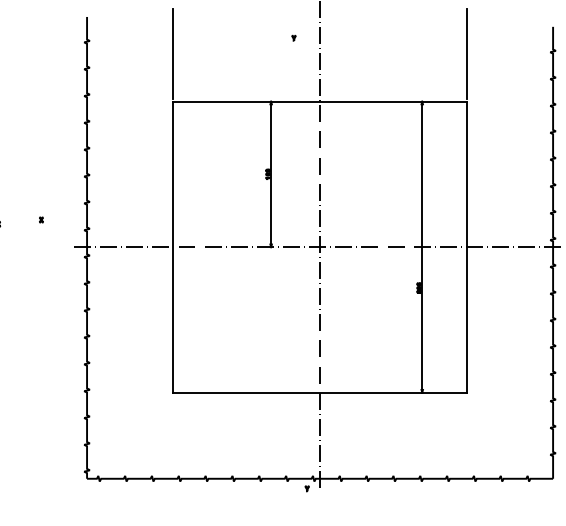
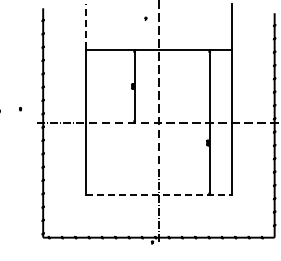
line: (172, 53) -> (85, 26), solid -> dashed
line: (319, 391) -> (158, 194), solid -> dashed

